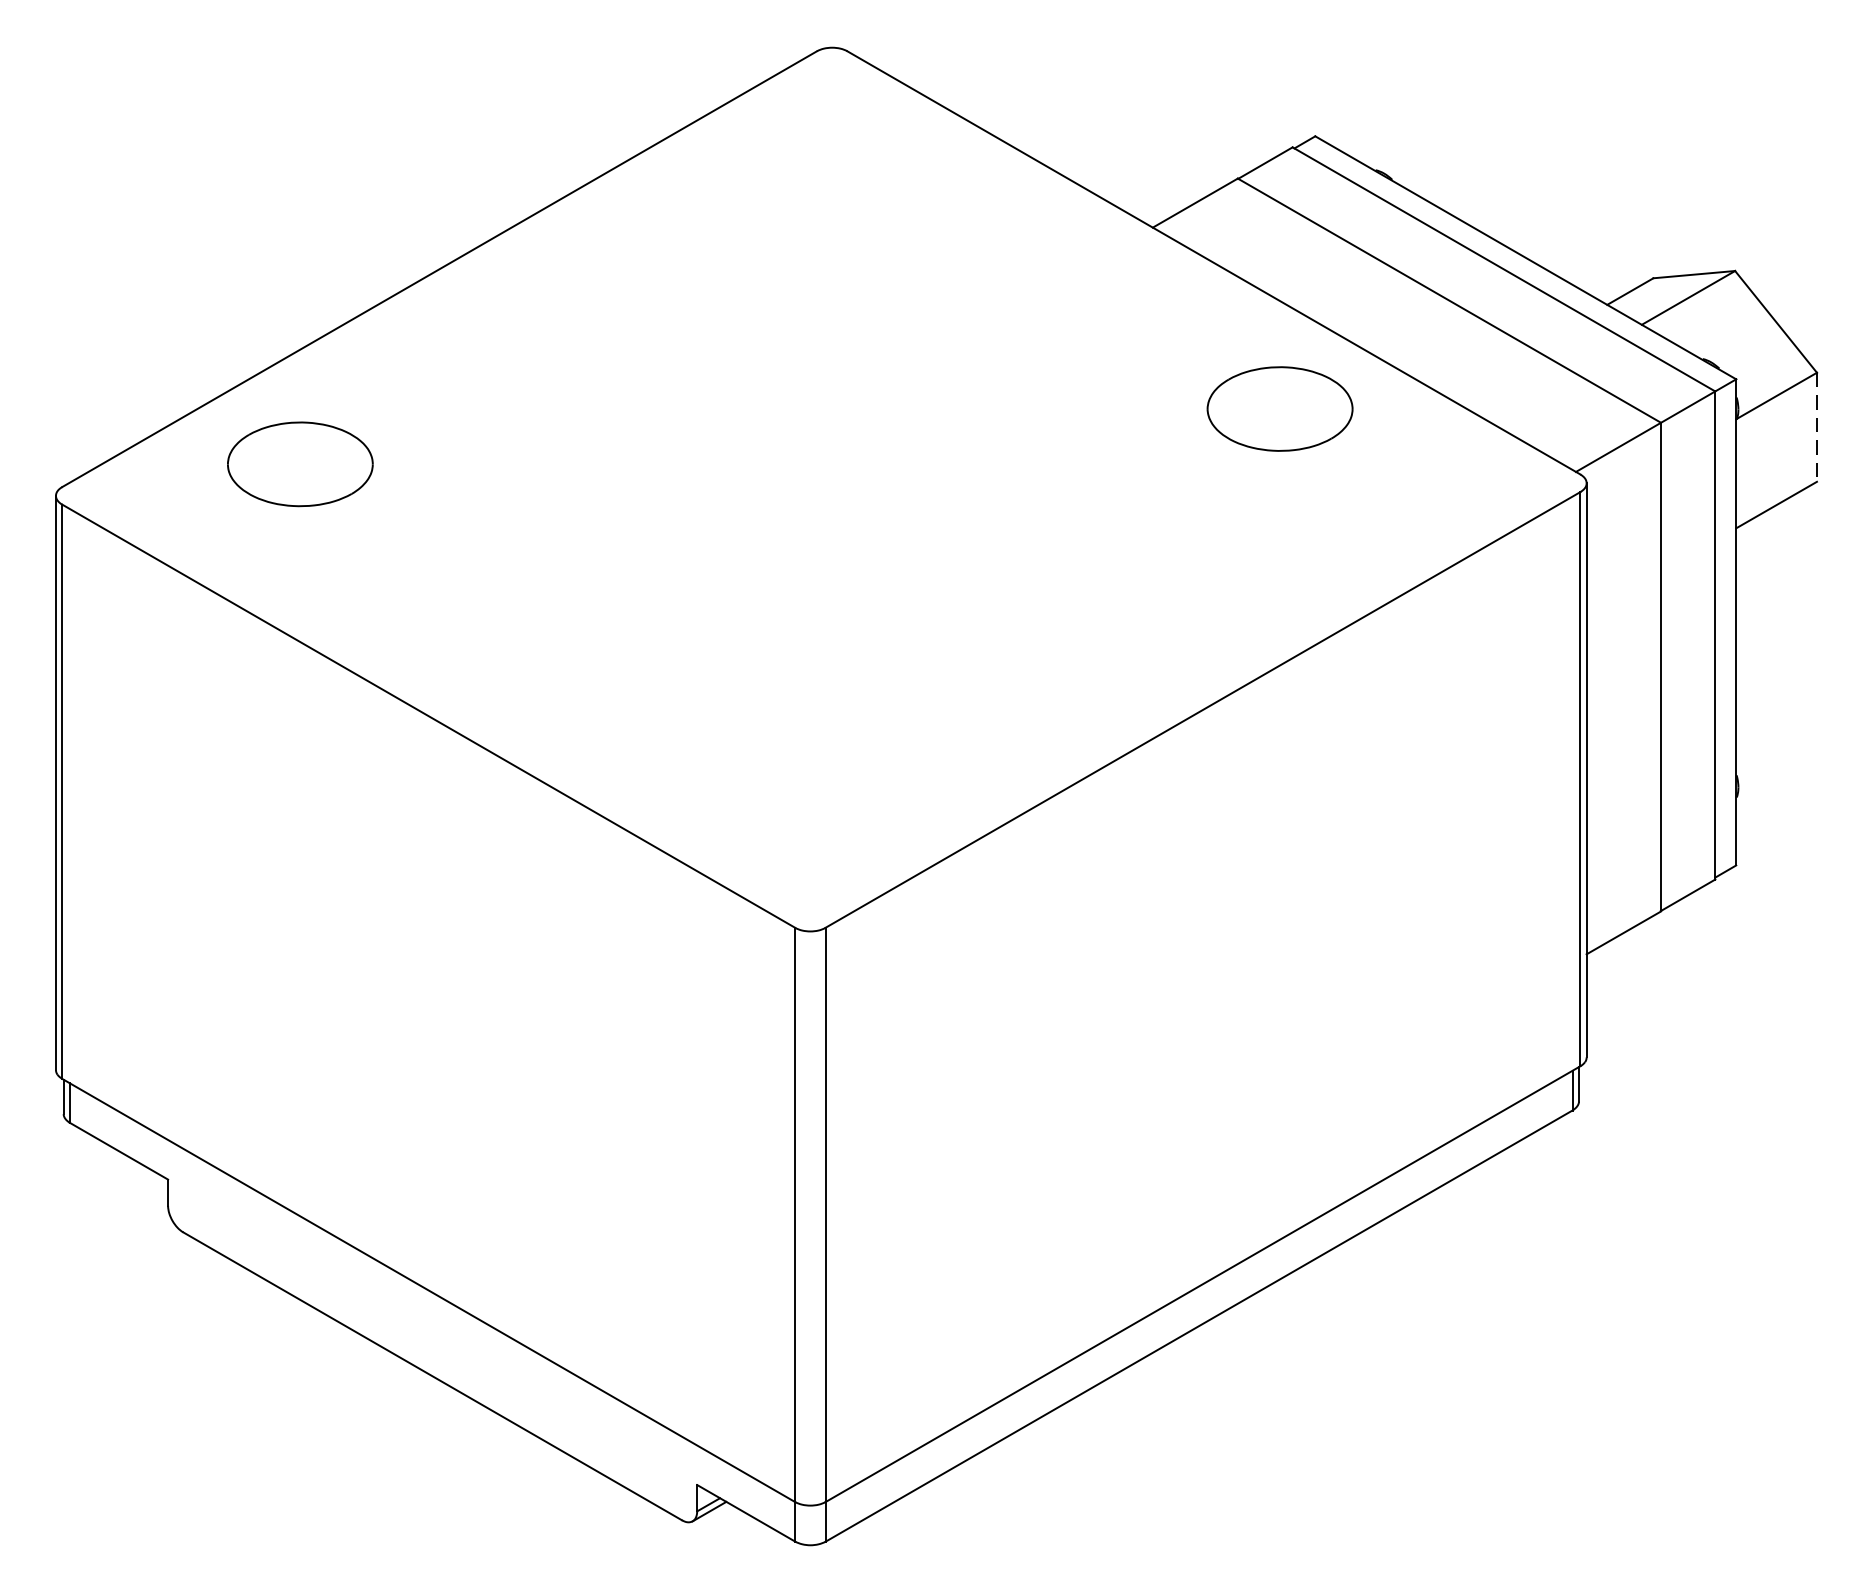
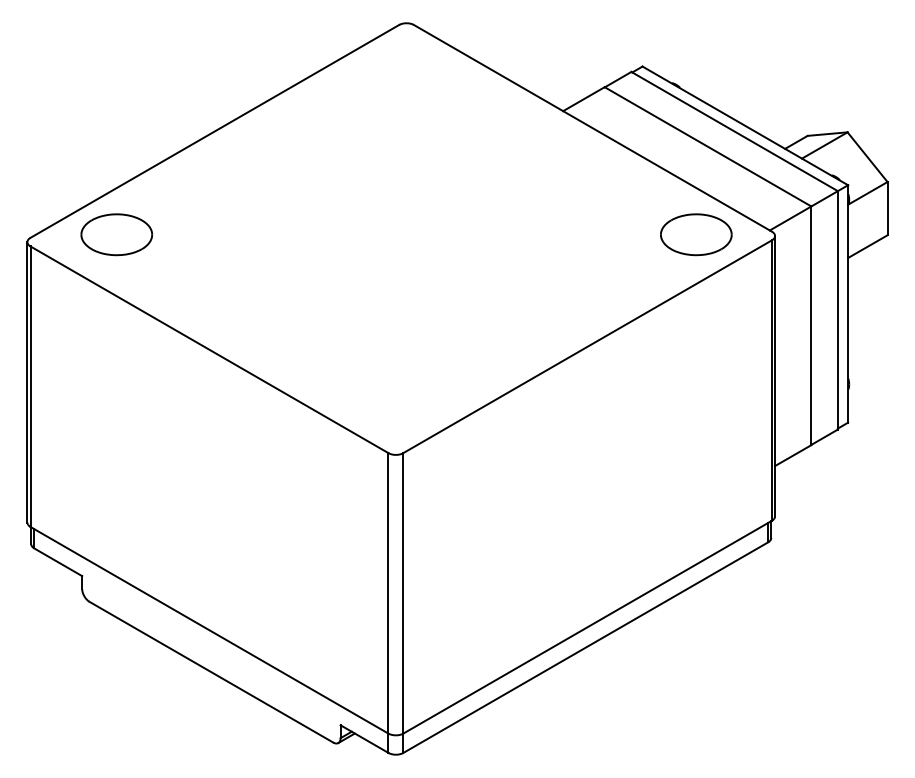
part: (1280, 408) -> (696, 234), moved
line: (1816, 426) -> (887, 208), dashed -> solid
part: (299, 463) -> (116, 234), moved

